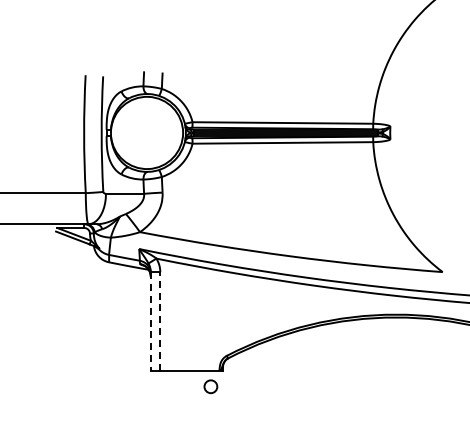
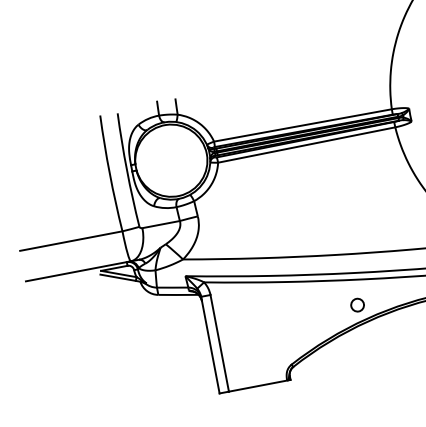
line: (160, 320) -> (219, 342), dashed -> solid
line: (150, 321) -> (210, 345), dashed -> solid
circle: (210, 386) -> (357, 304), moved

